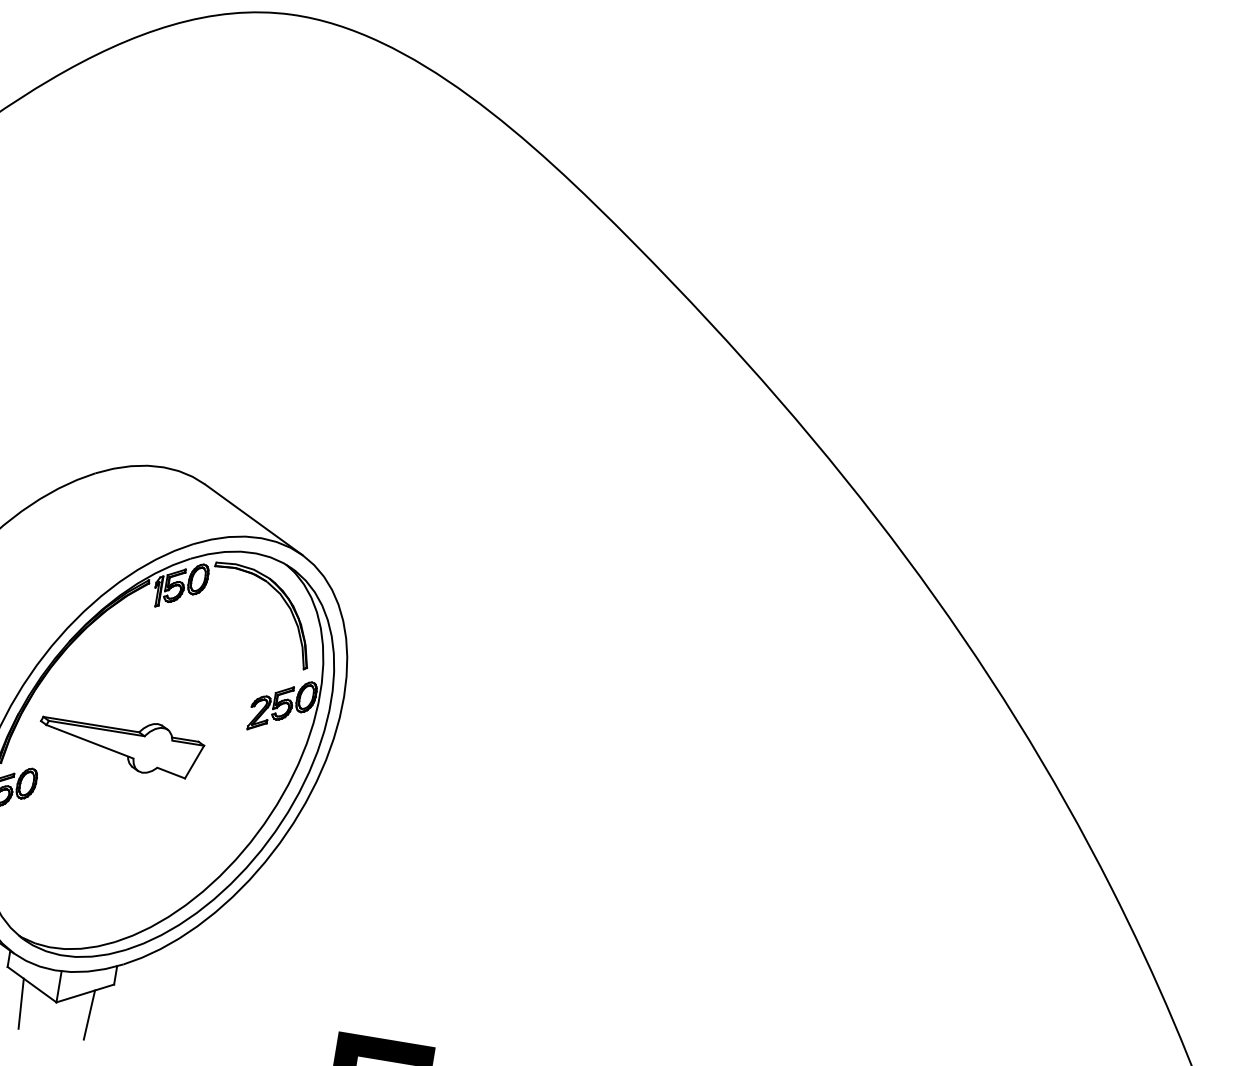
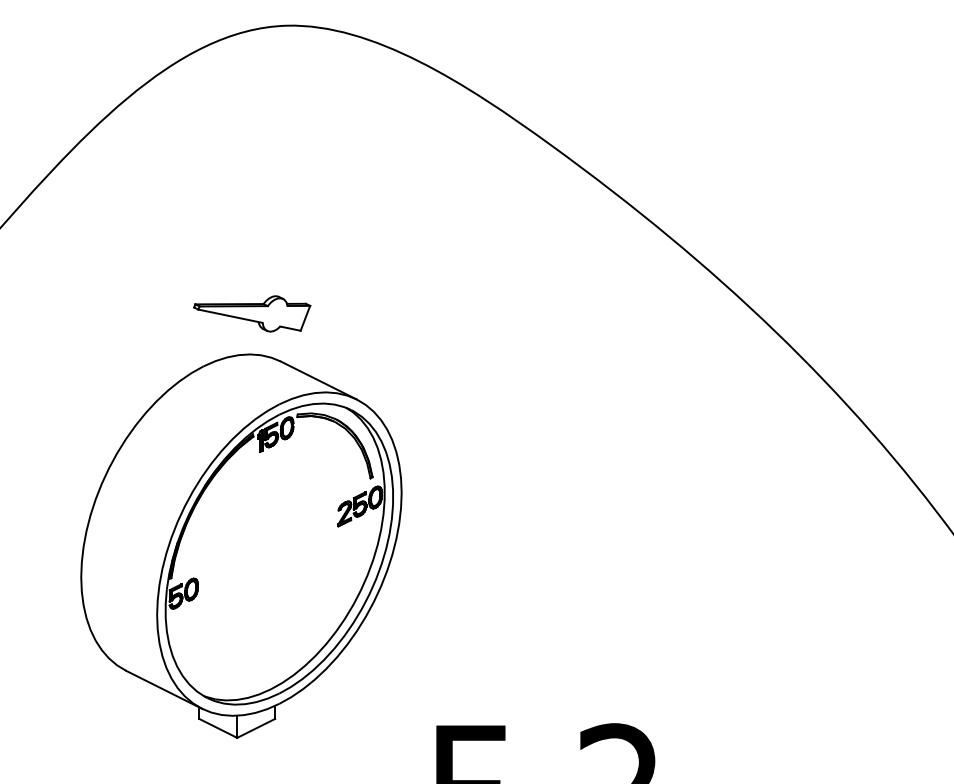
part: (121, 743) -> (252, 313), moved
line: (20, 1003) -> (212, 742), removed
line: (89, 1014) -> (261, 742), removed

